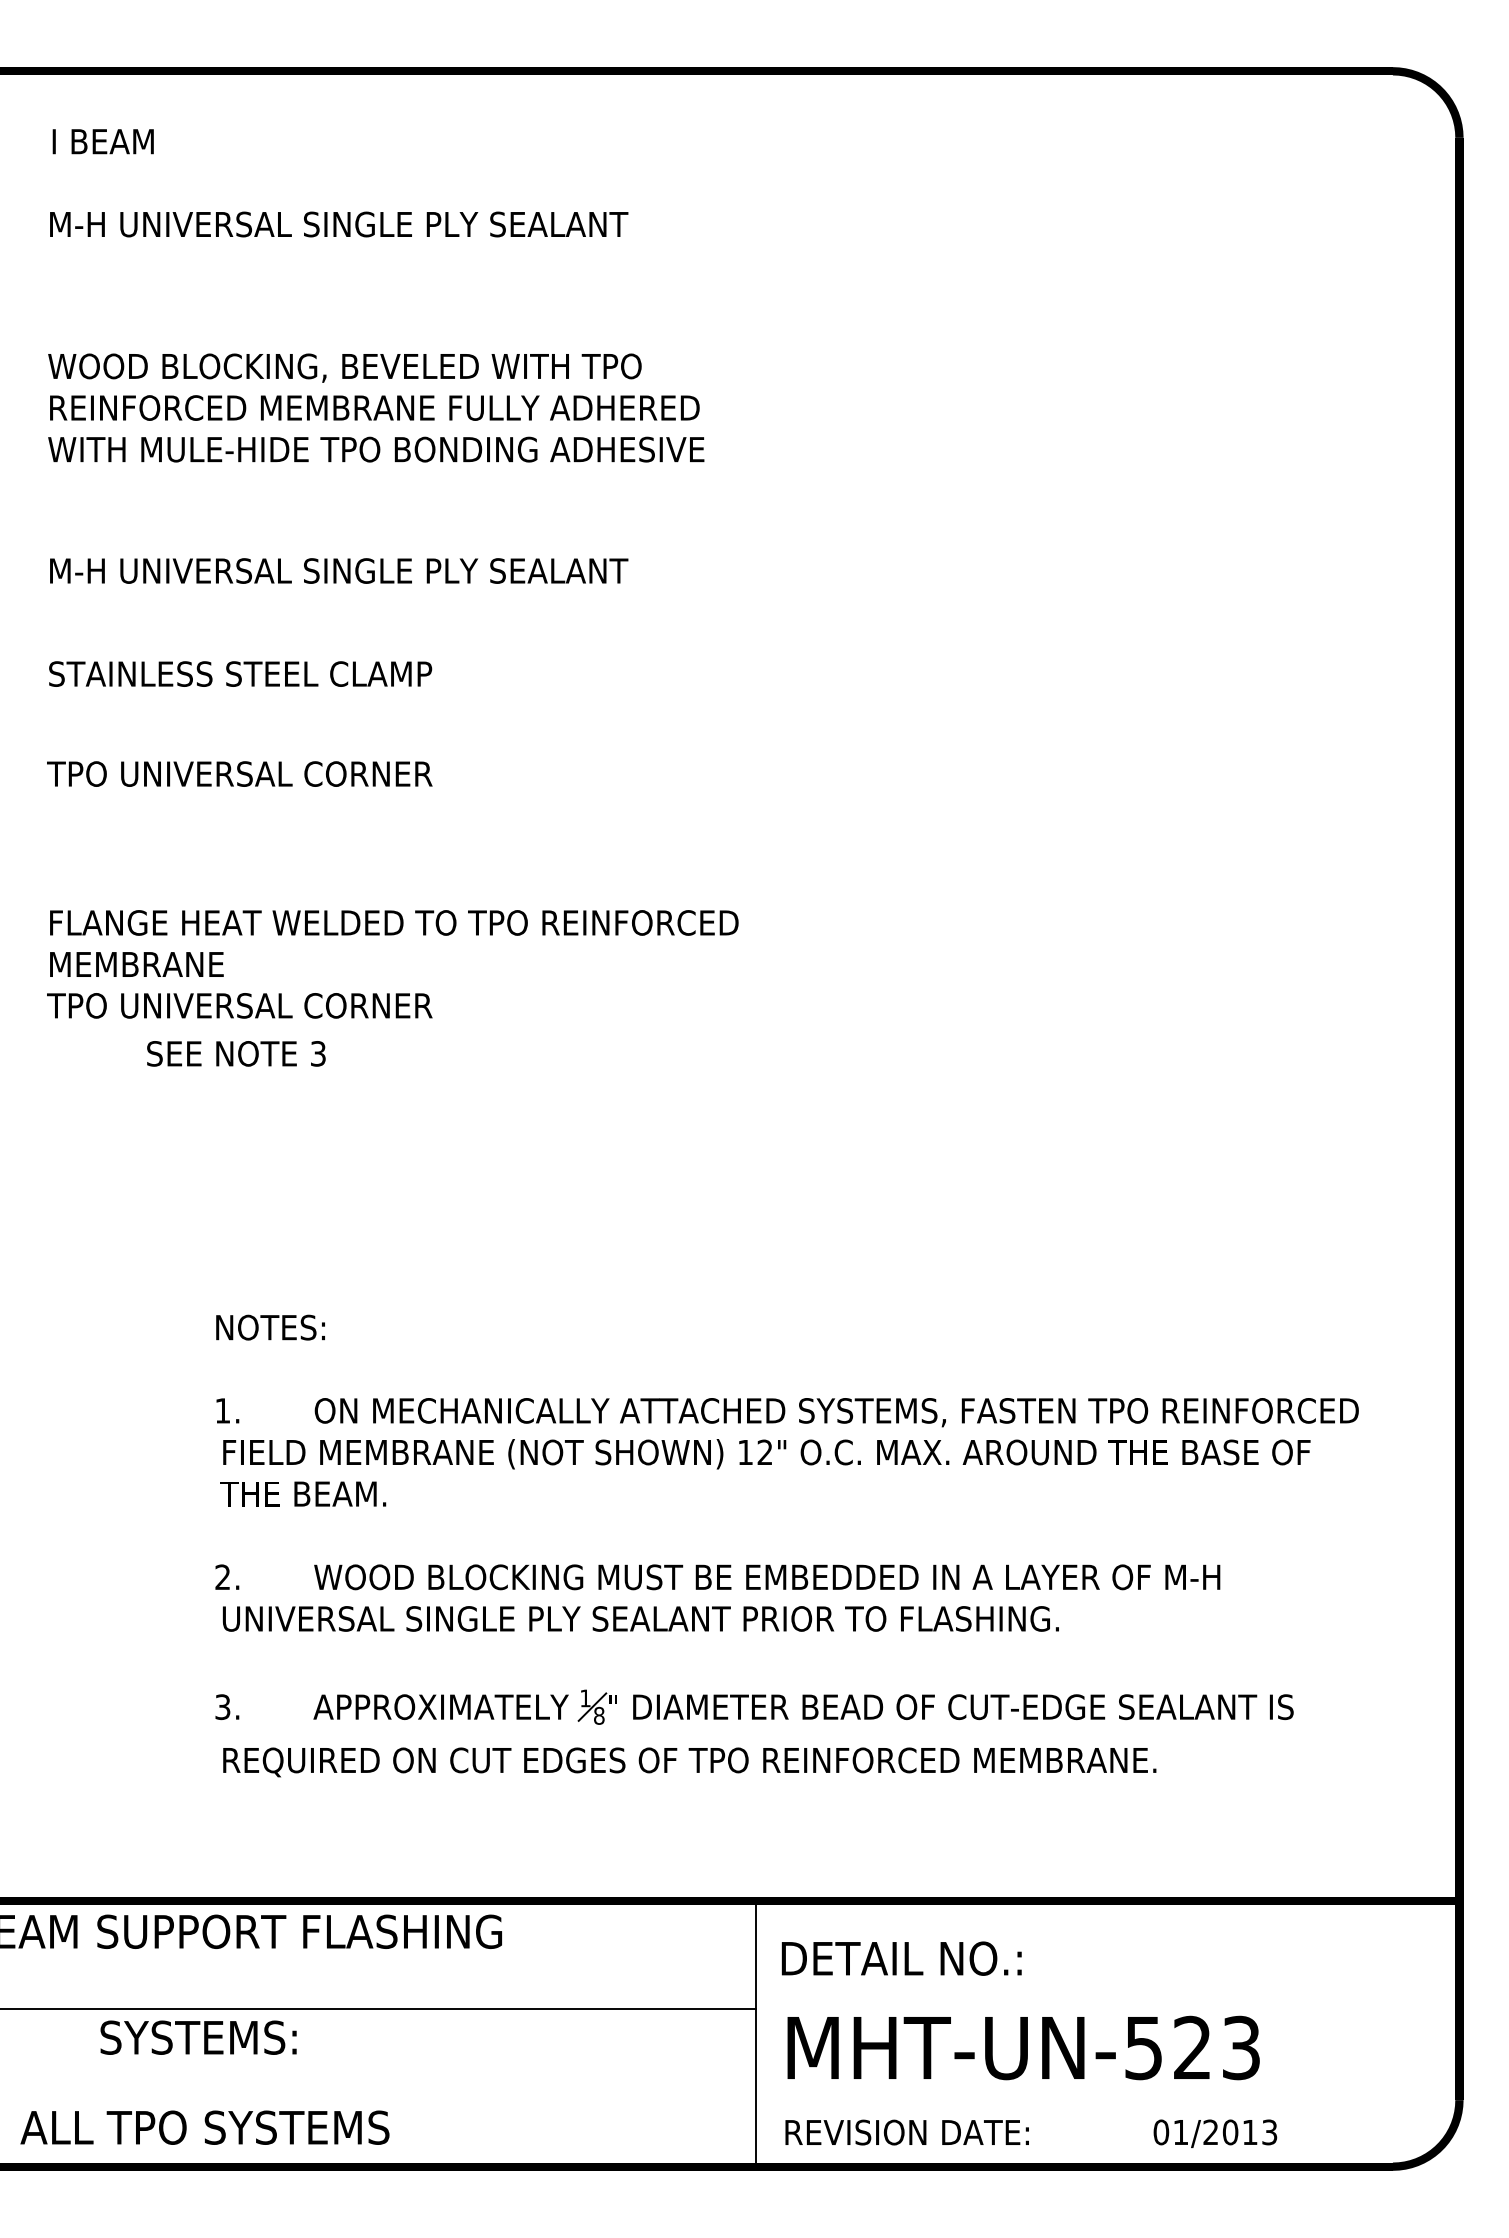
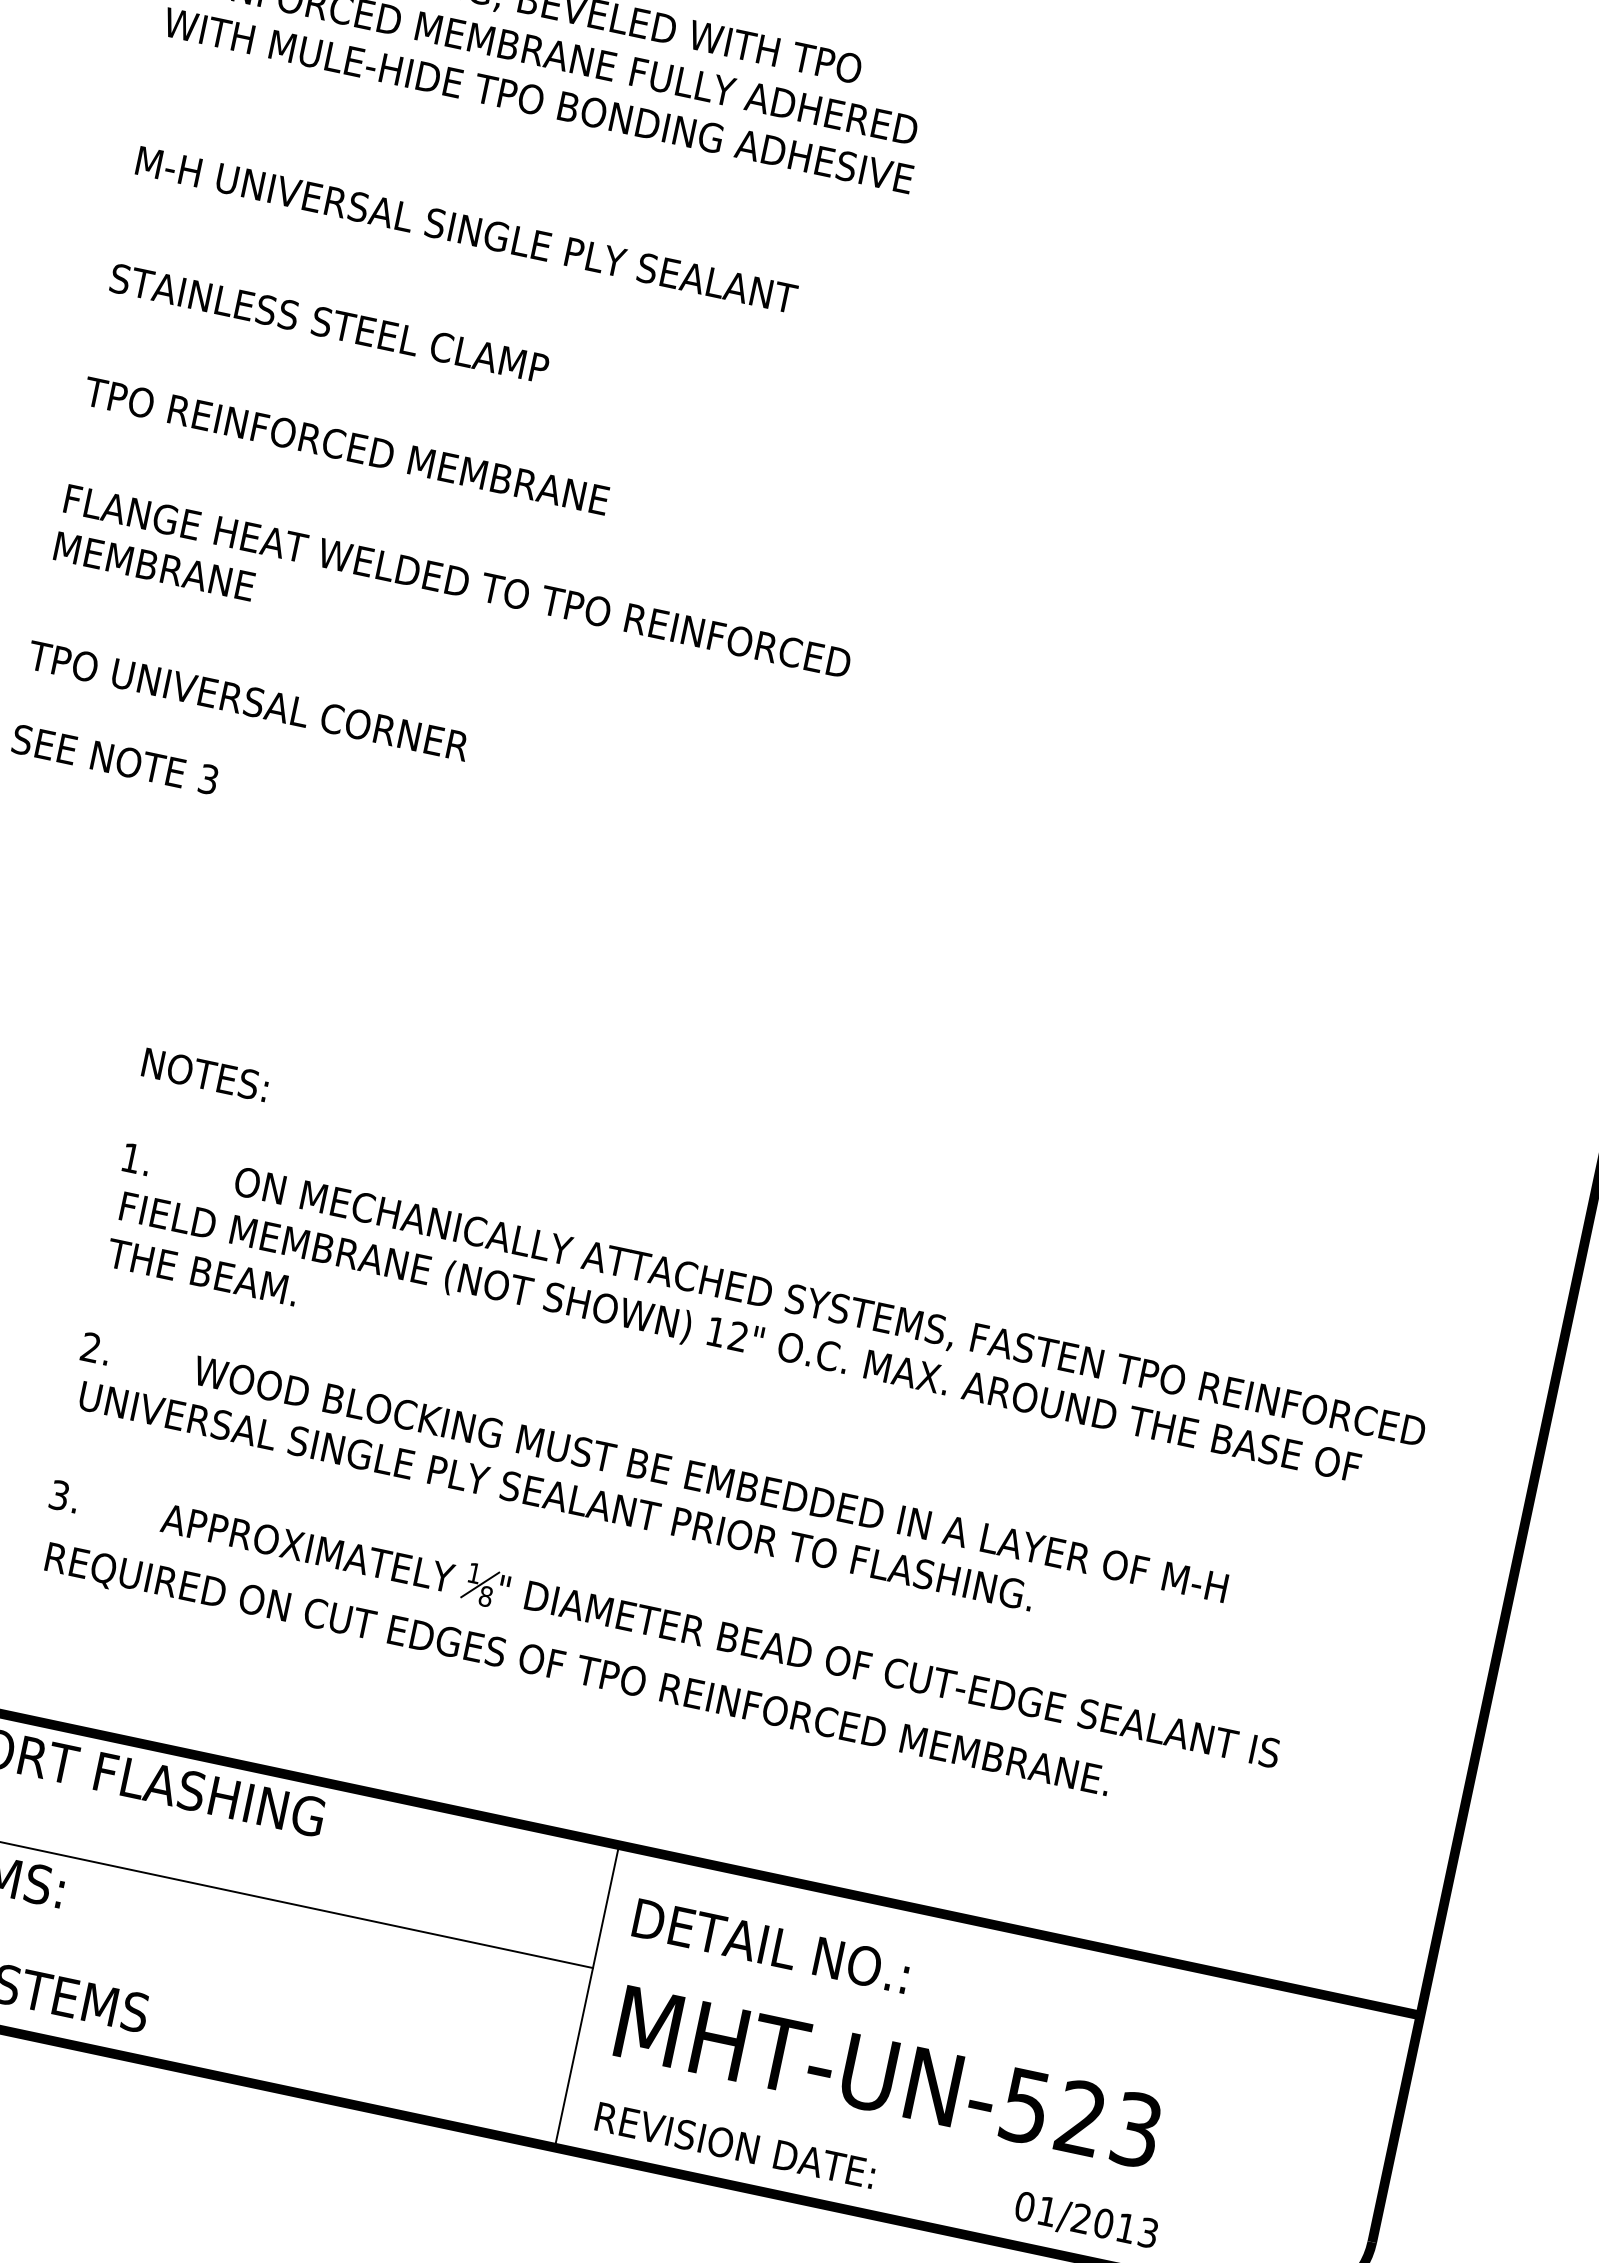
text: (313, 773) -> (388, 454), TPO UNIVERSAL CORNER -> TPO REINFORCED MEMBRANE
text: (394, 943) -> (452, 604), moved
text: (236, 1053) -> (115, 759), moved

